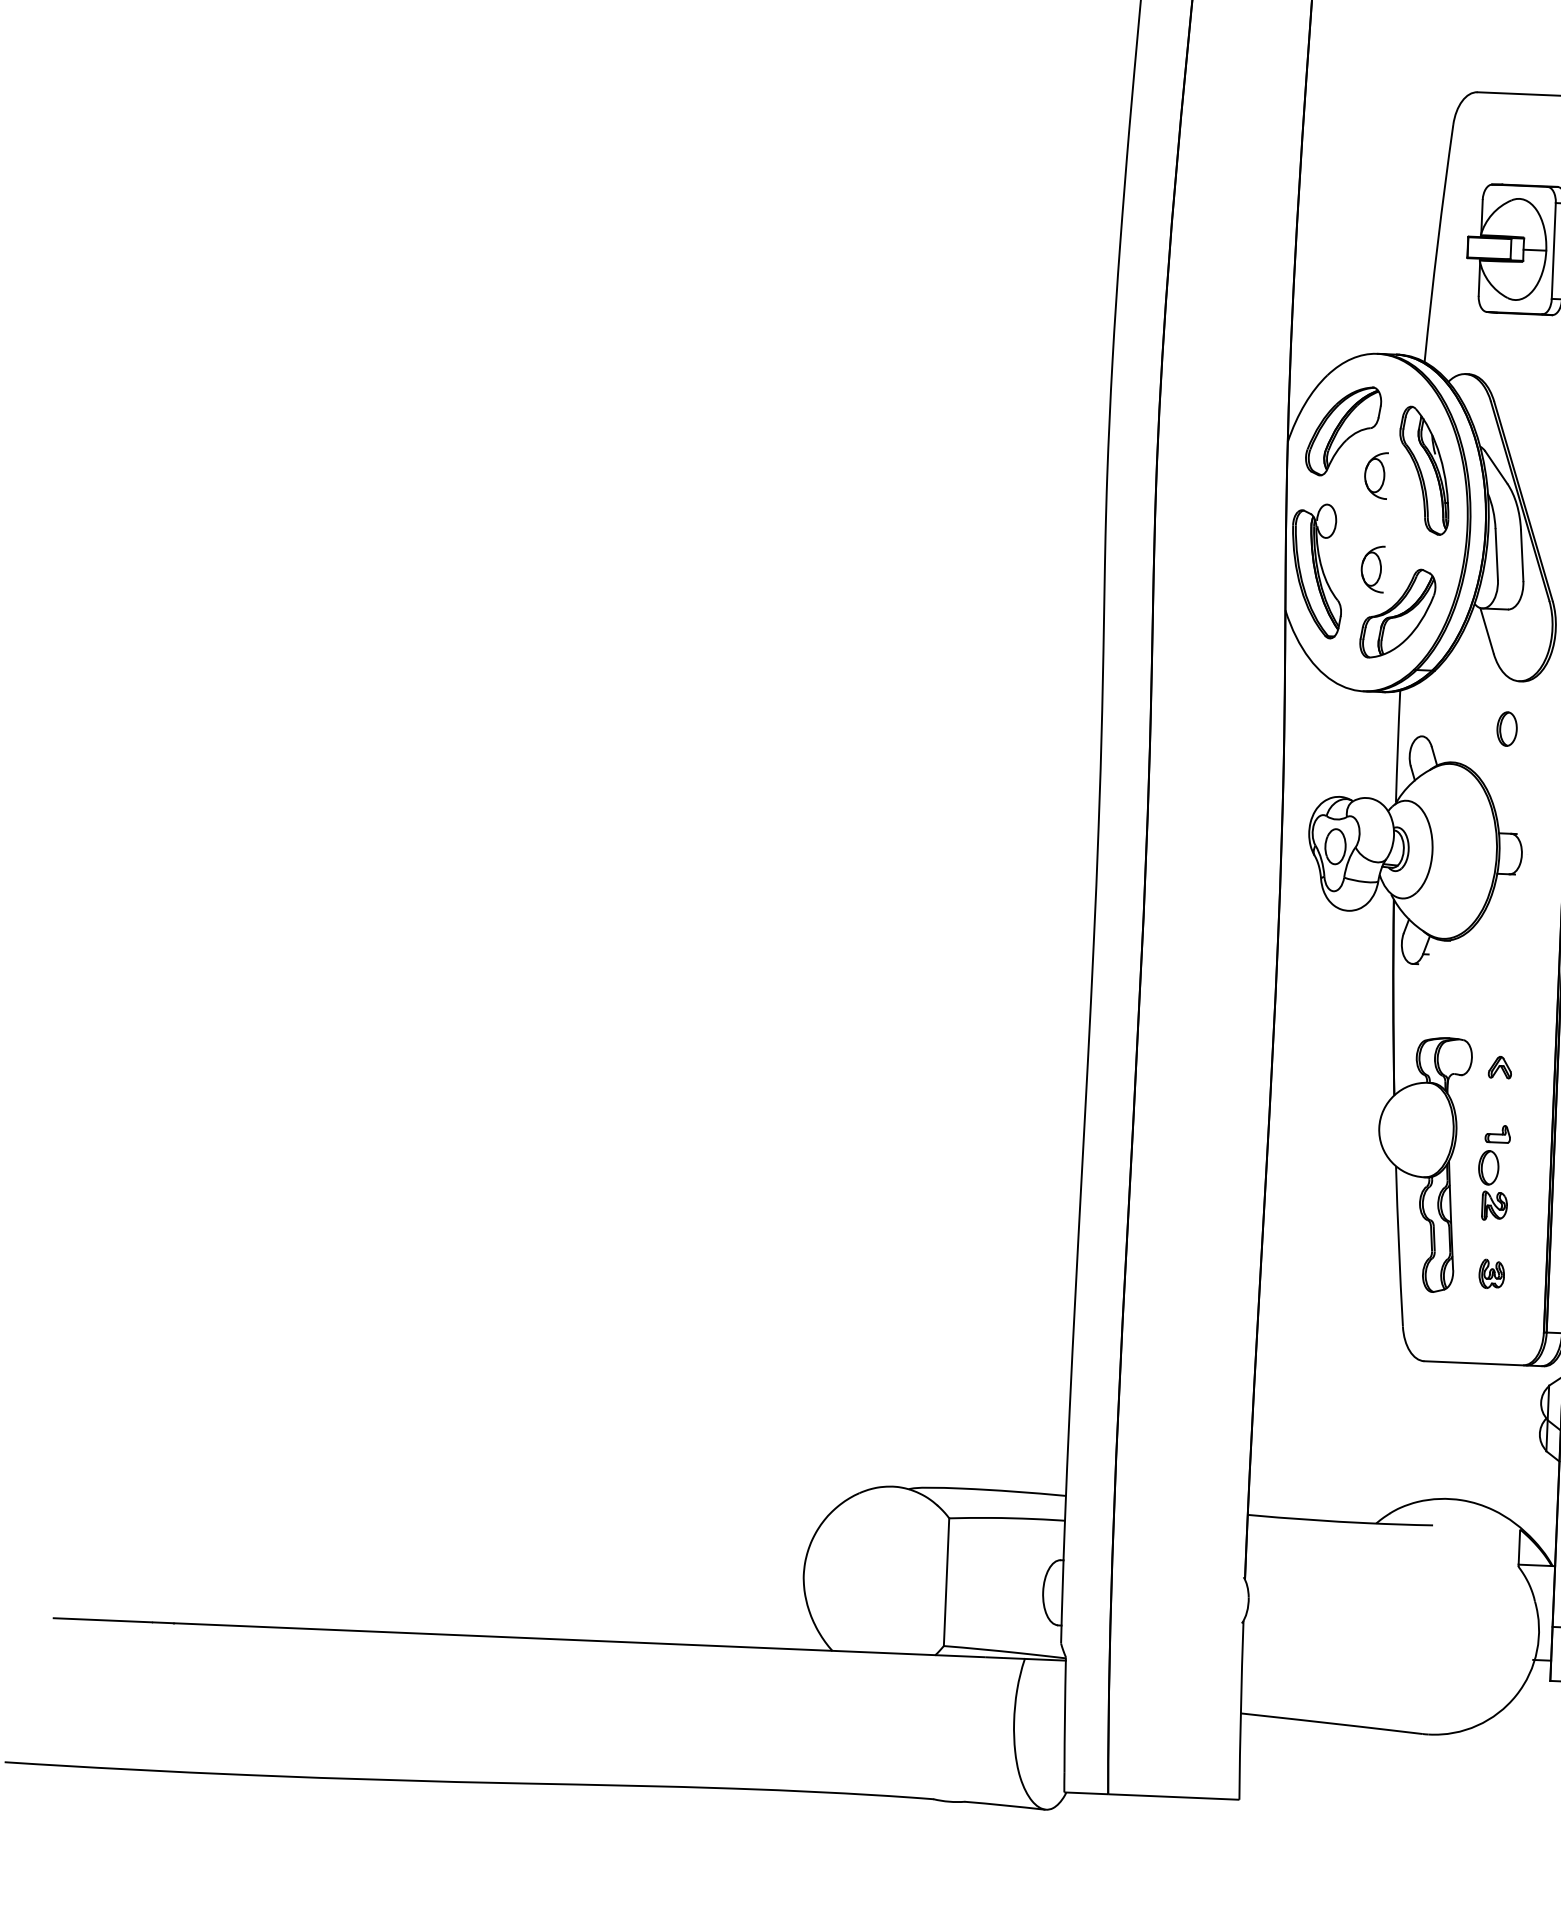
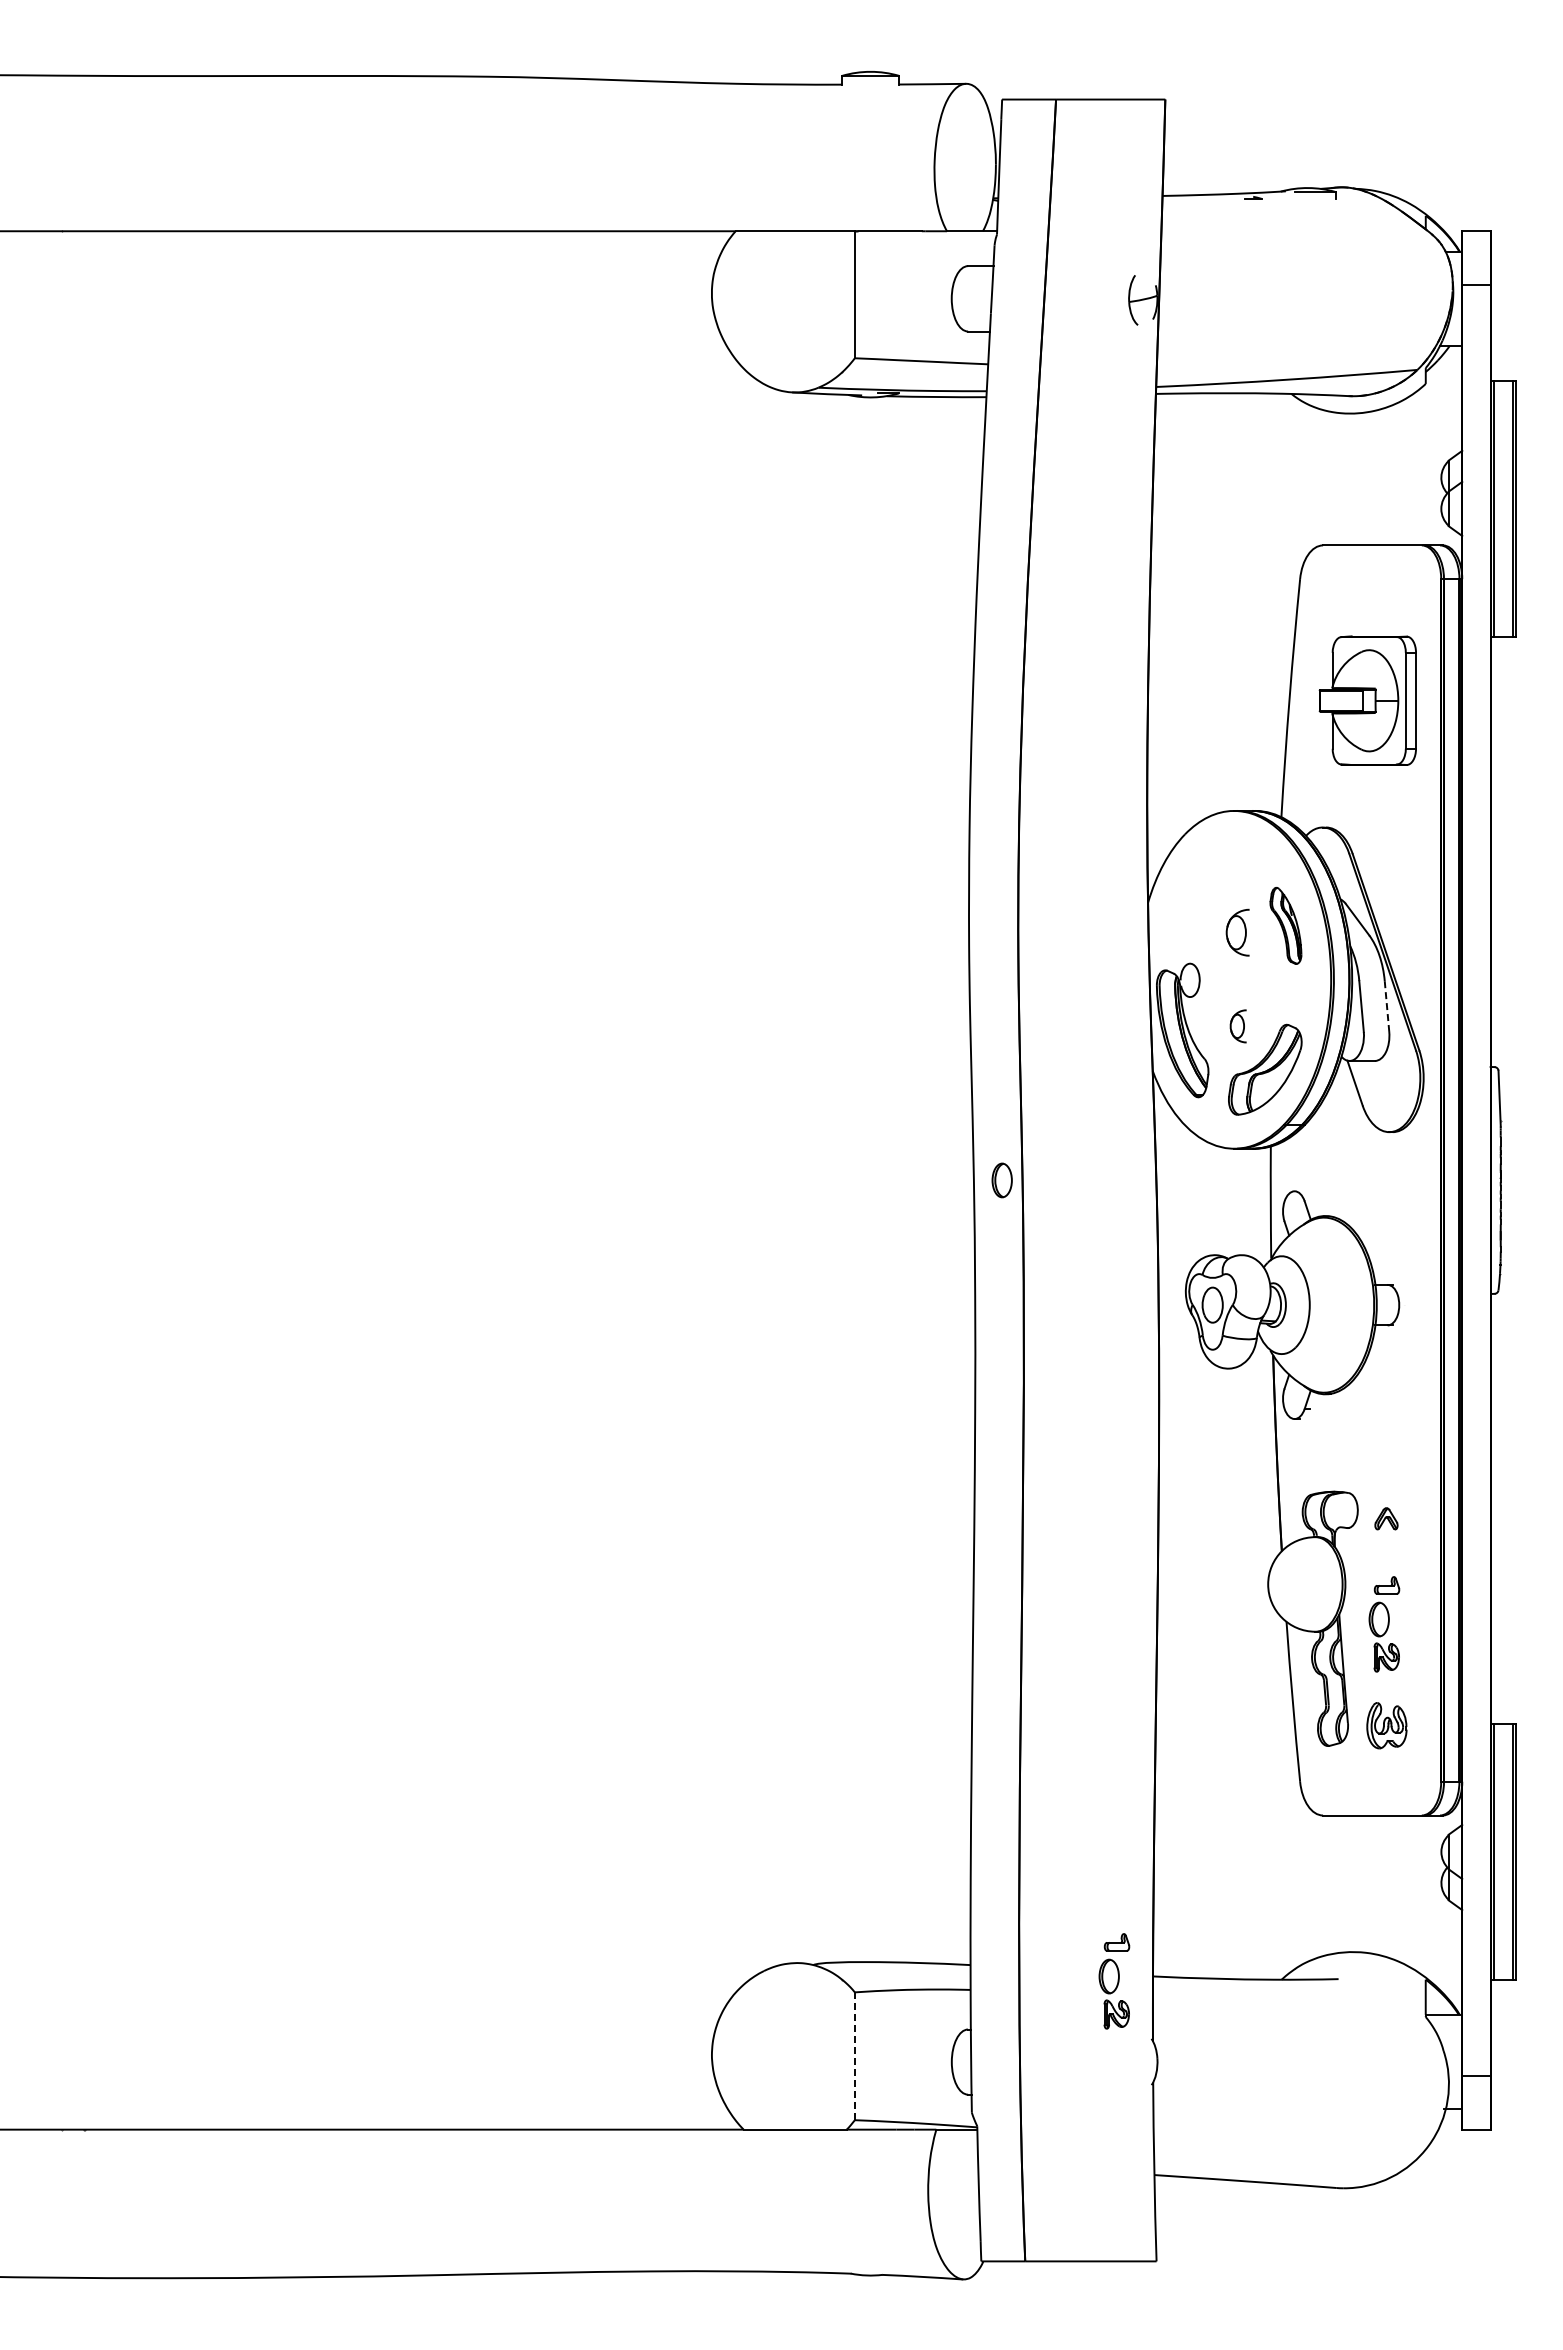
part: (1343, 431) -> (1203, 889), removed
part: (1424, 470) -> (1285, 925), size x0.6
line: (1522, 555) -> (1387, 1006), solid -> dashed
part: (1372, 569) -> (1238, 1026), size x0.7
part: (1506, 729) -> (1001, 1180), moved
part: (1491, 1273) -> (1386, 1725), size x1.6
part: (1209, 1518) -> (1114, 1981), added
line: (946, 1582) -> (854, 2056), solid -> dashed

